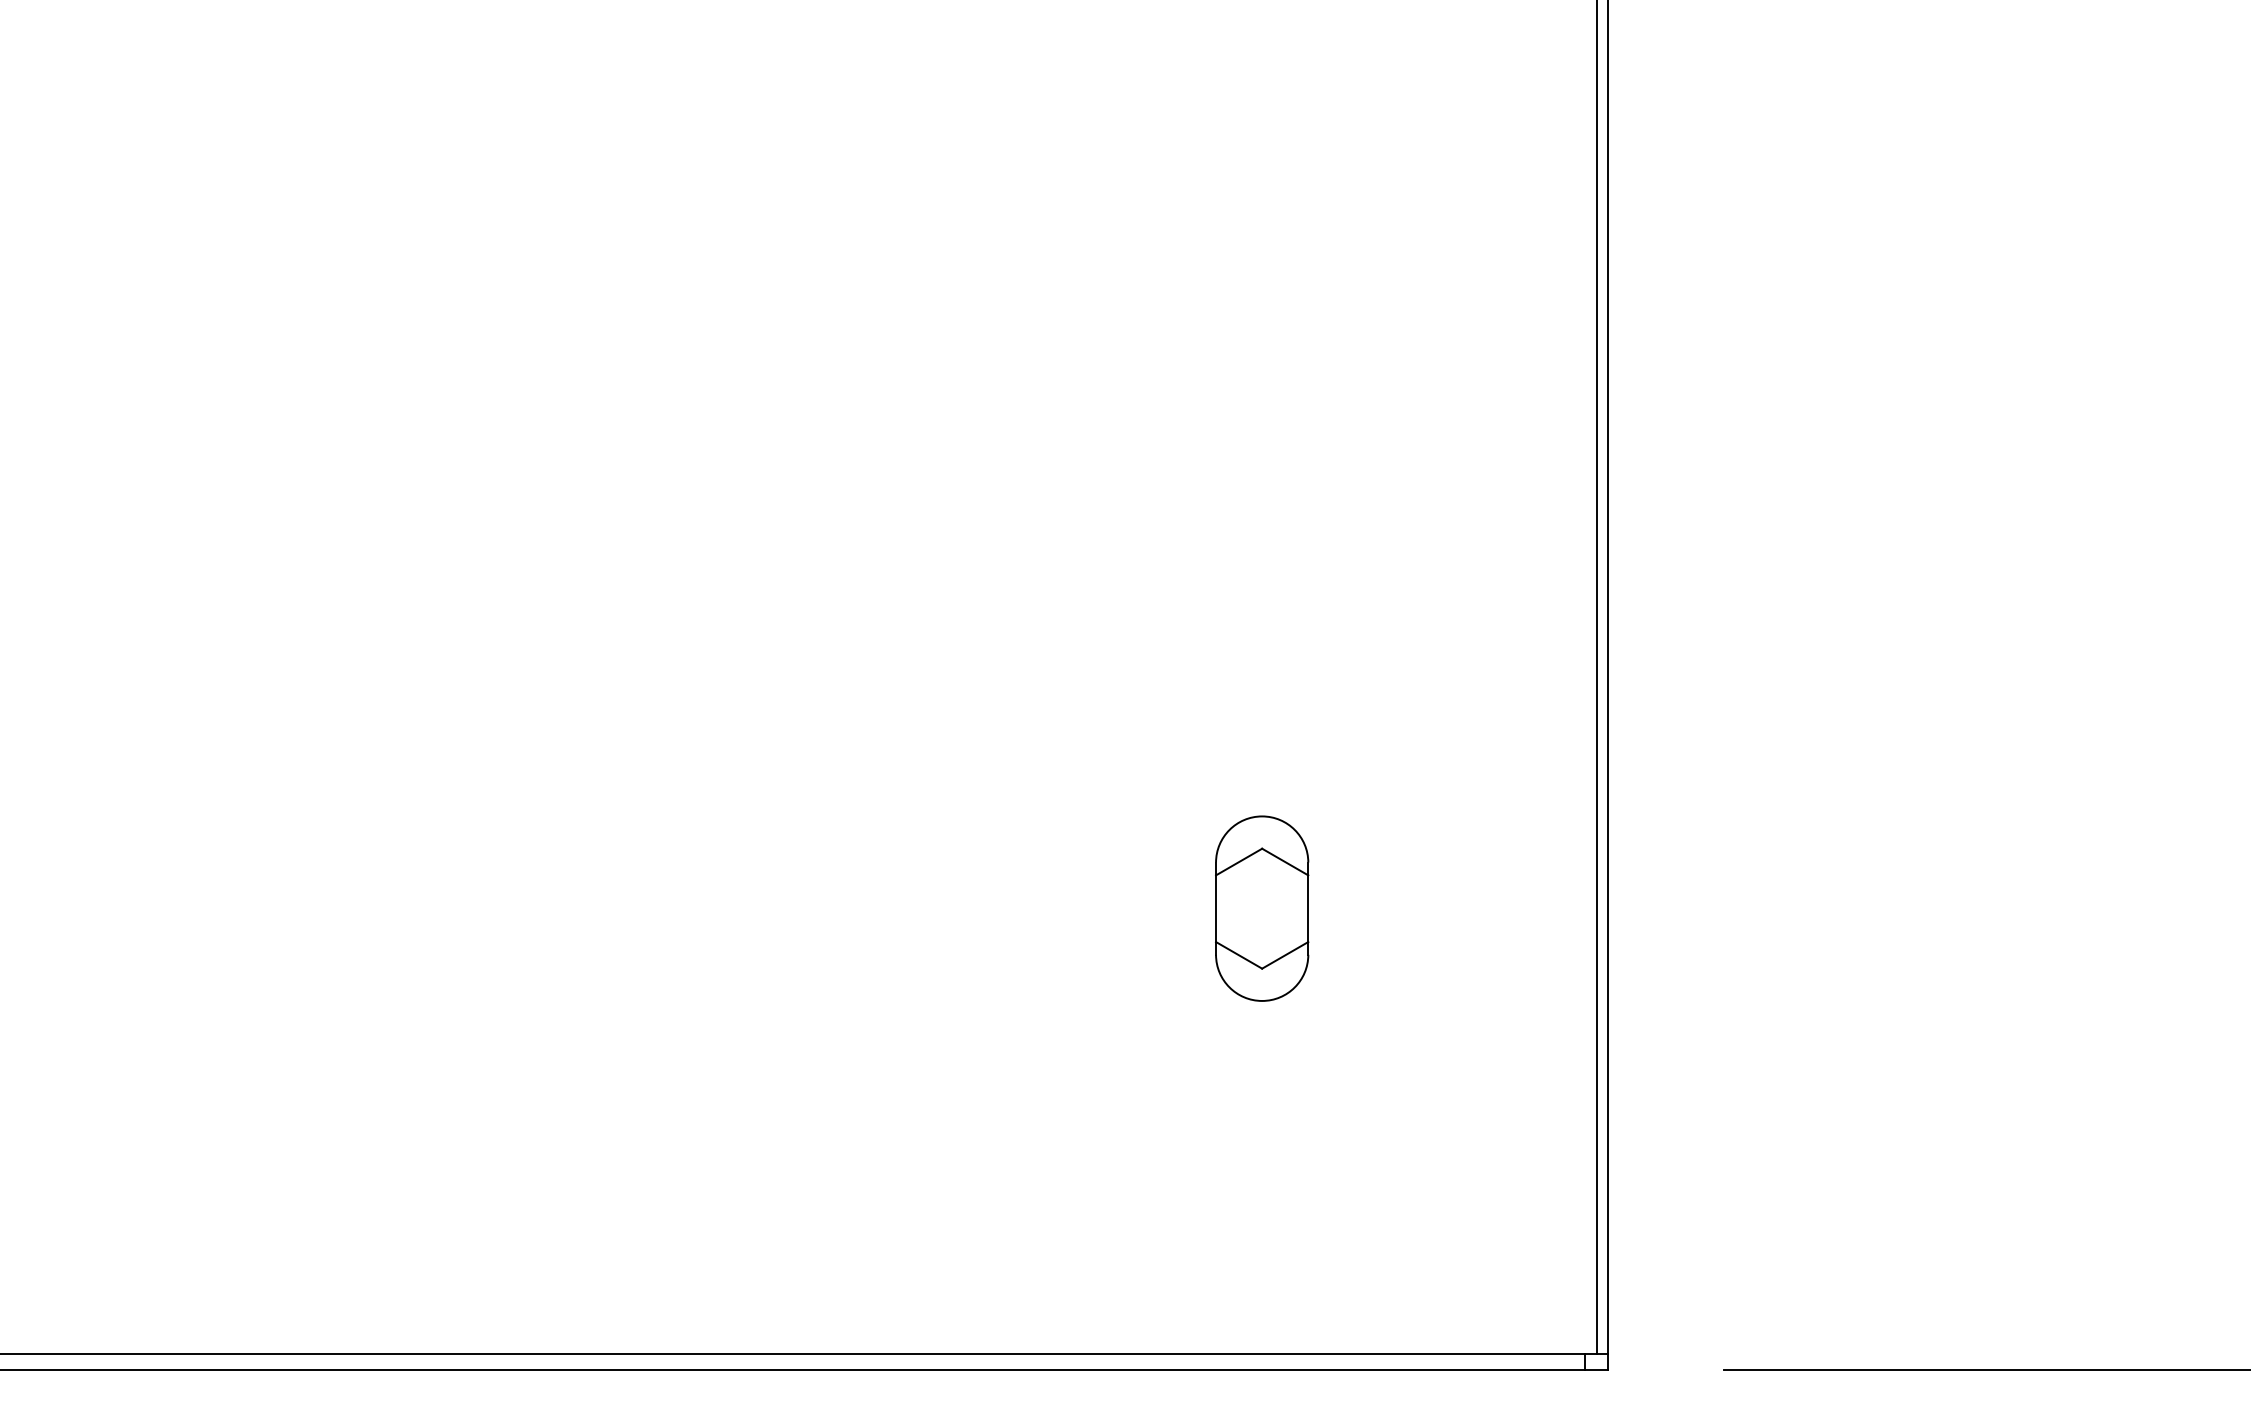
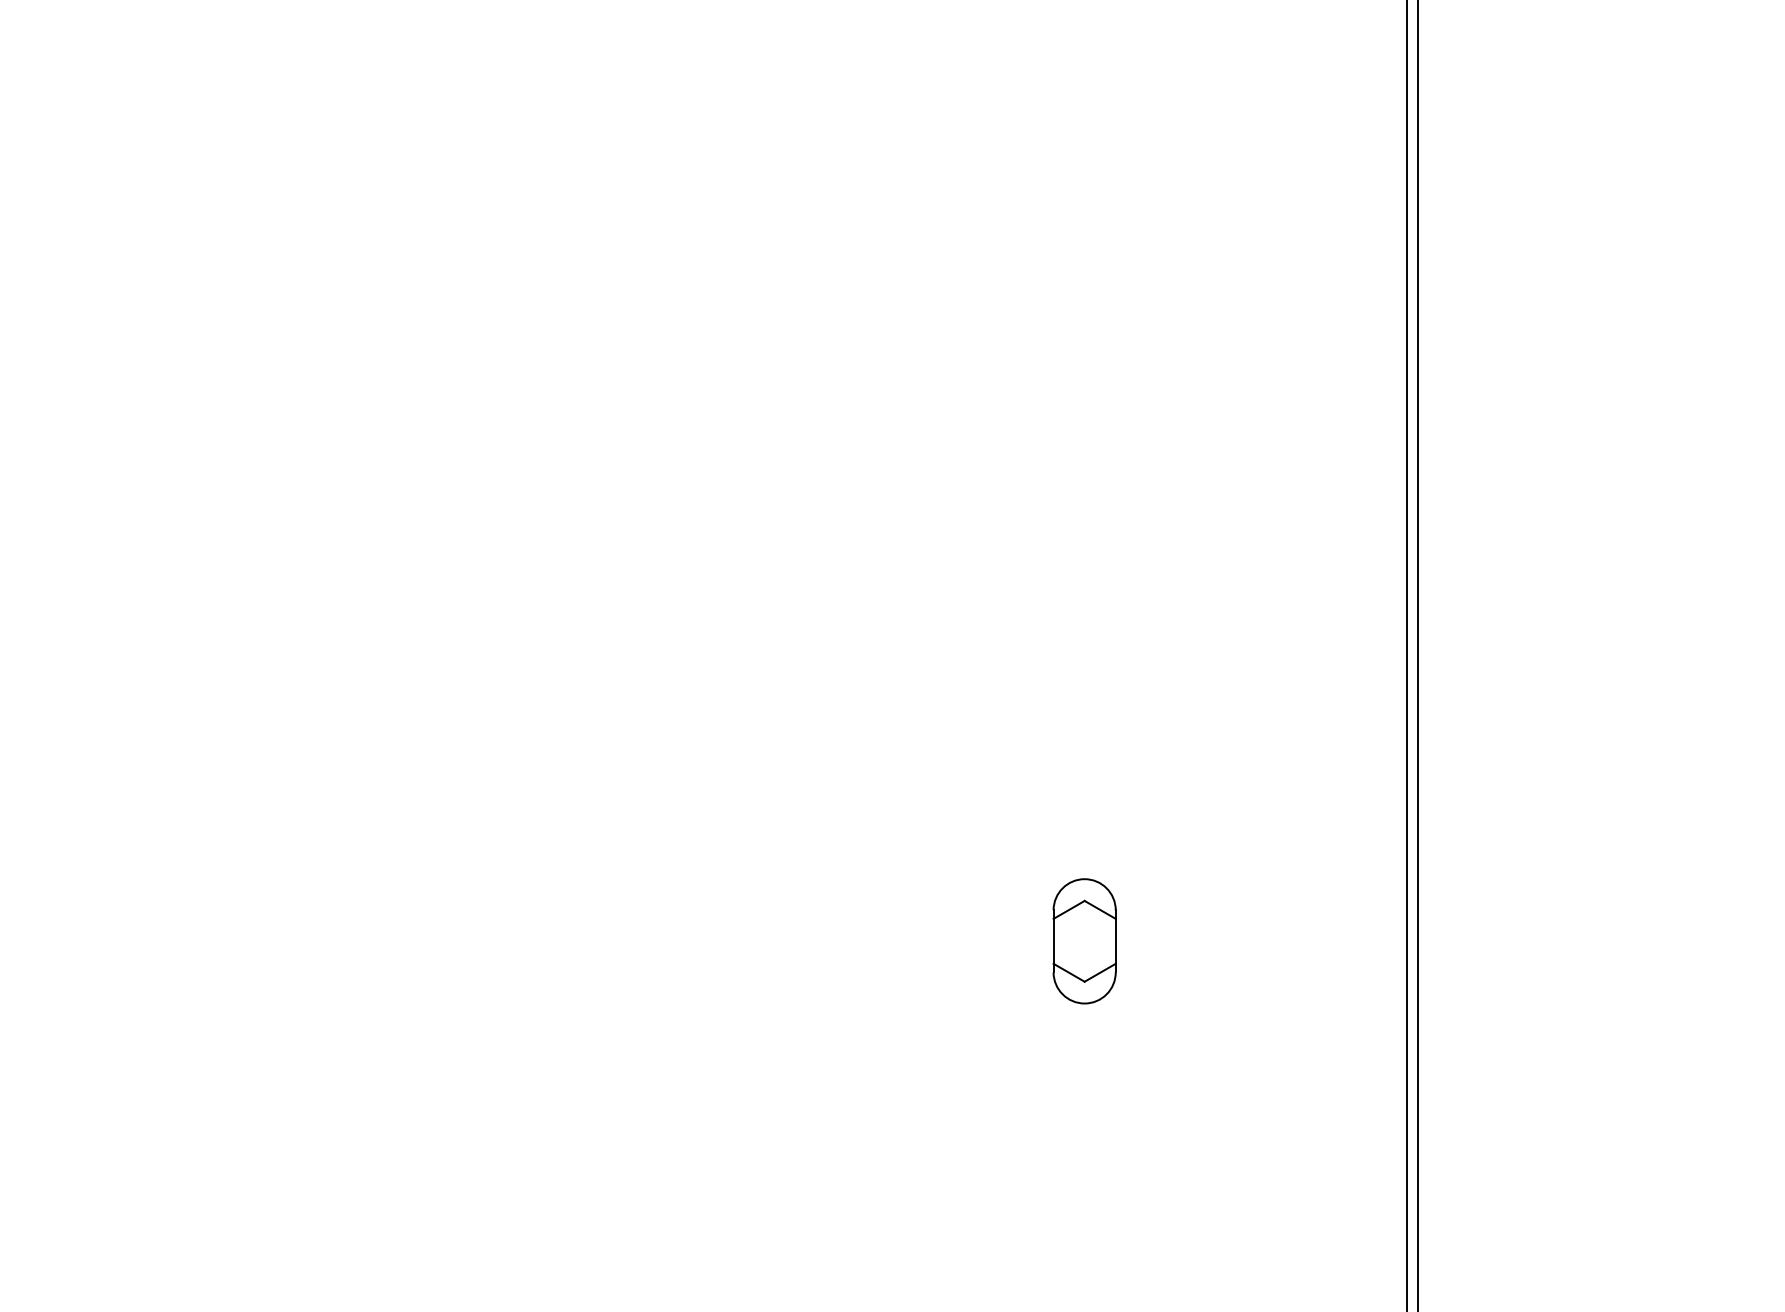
part: (1262, 908) -> (1084, 941), size x0.7

